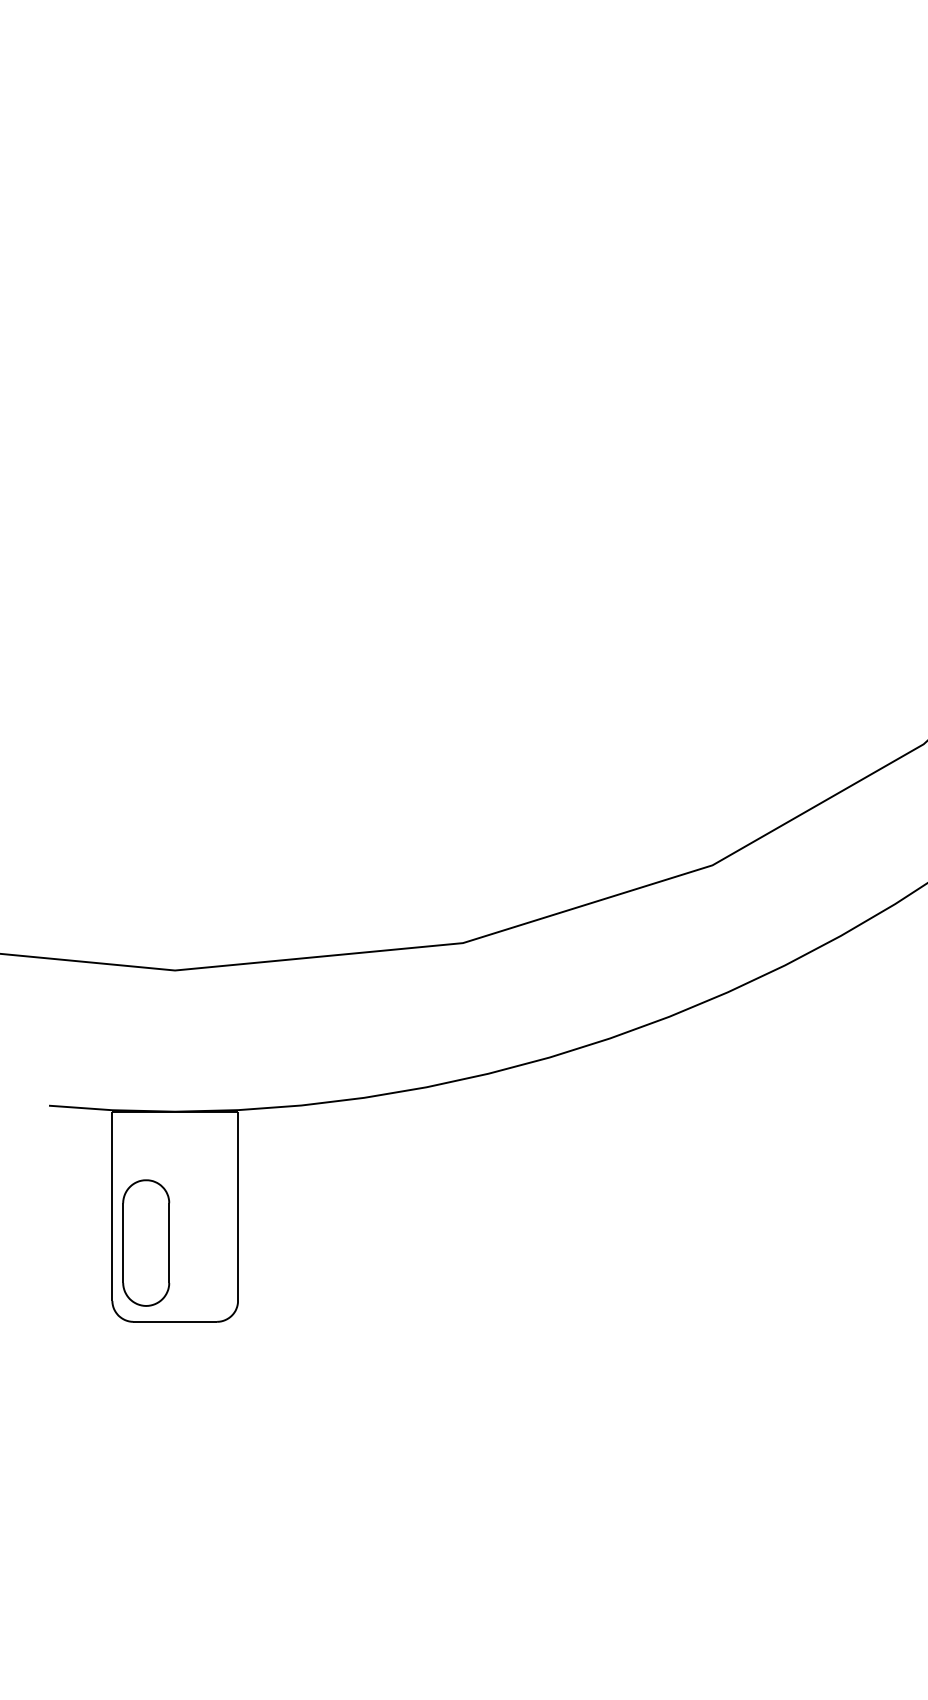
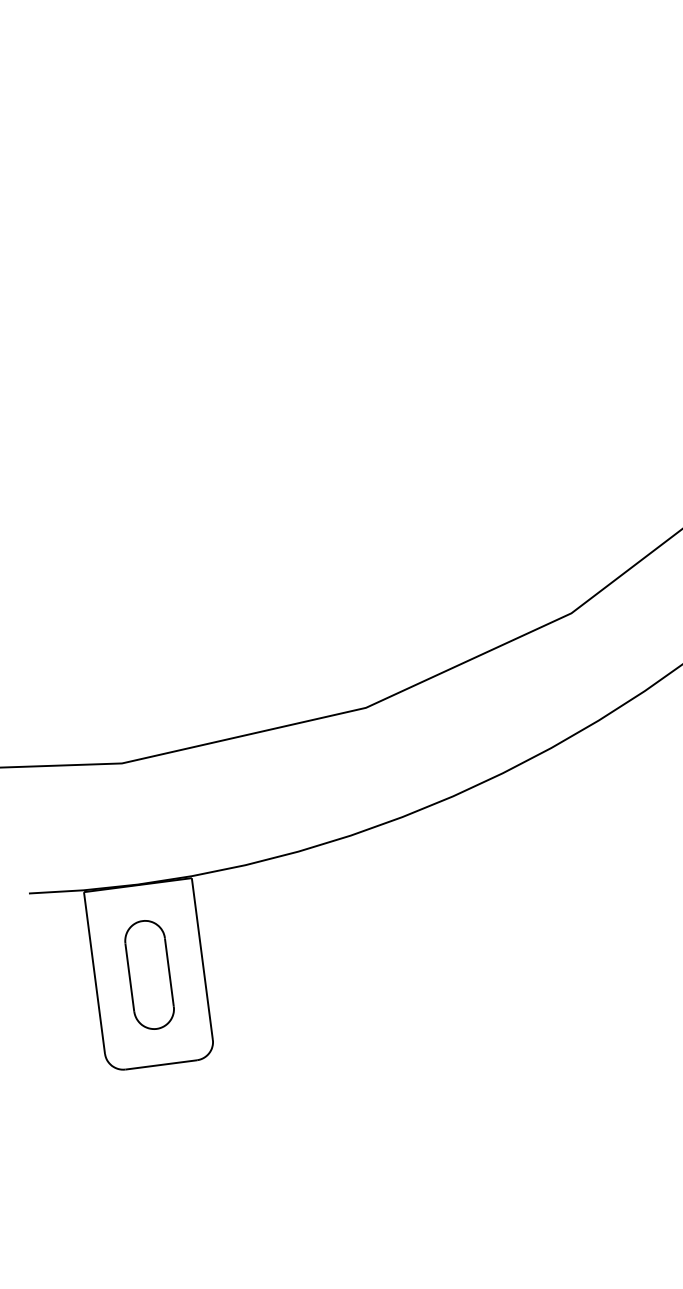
part: (146, 1242) -> (149, 974), moved

